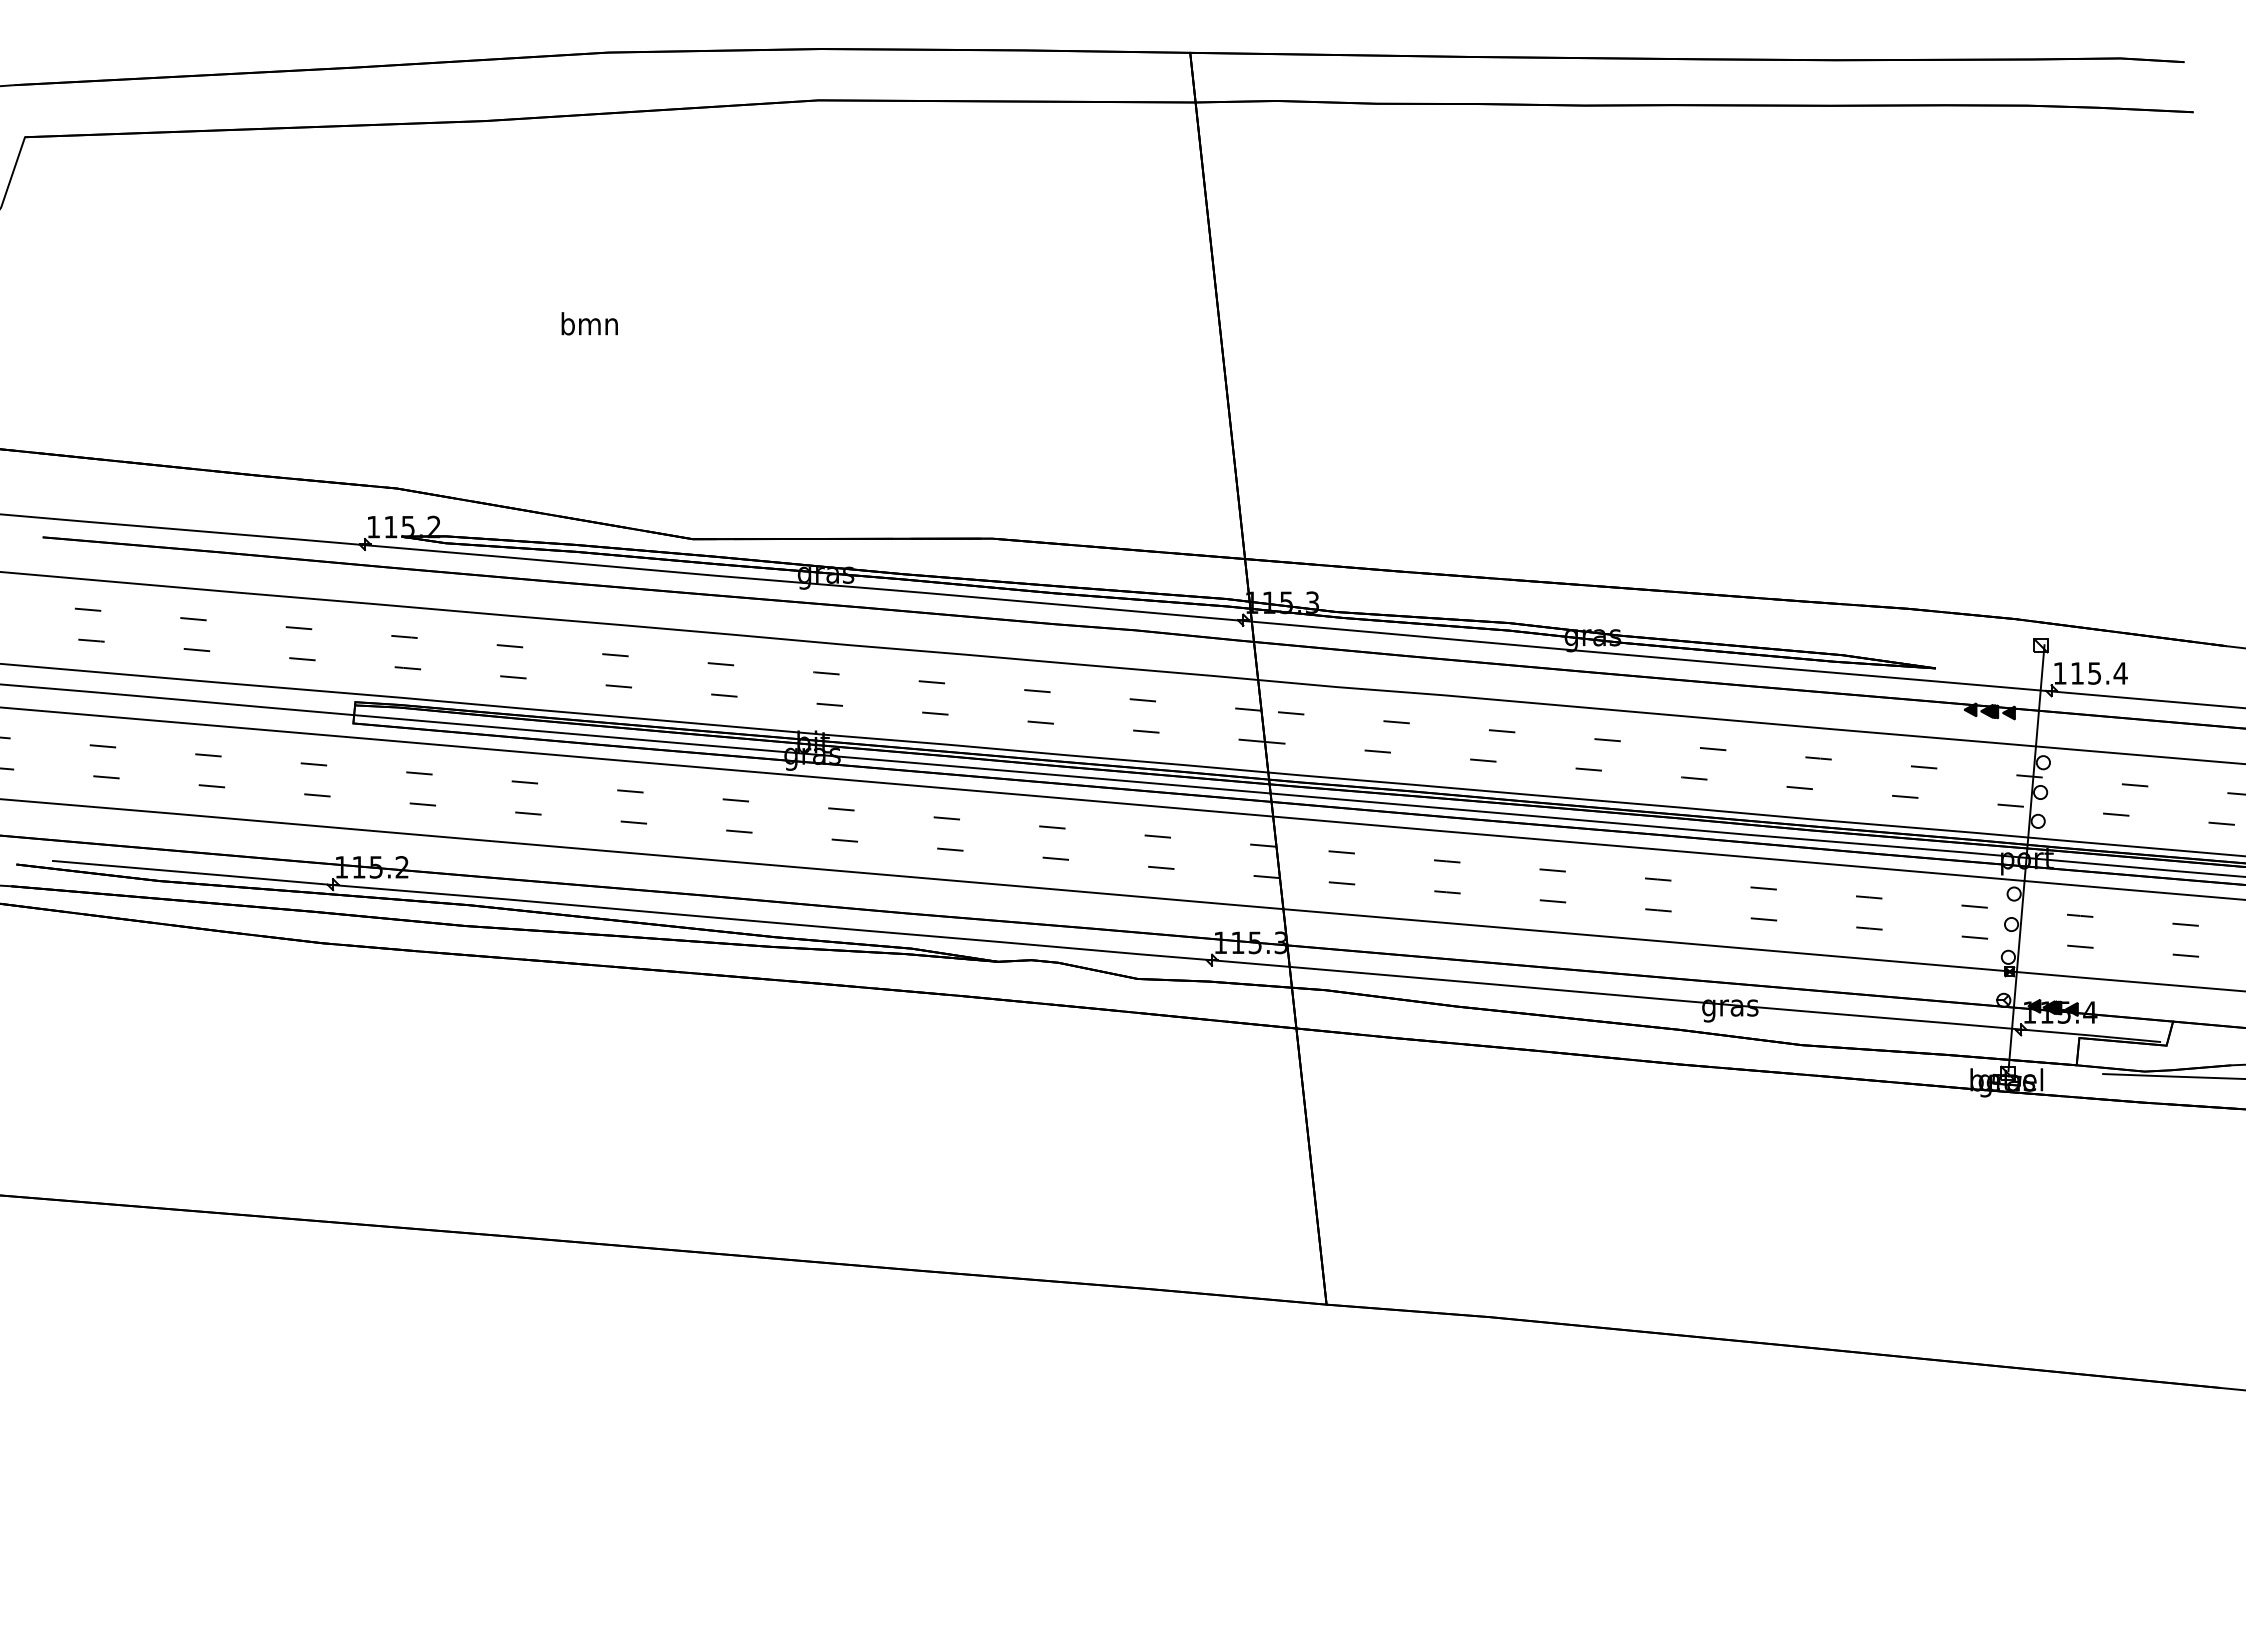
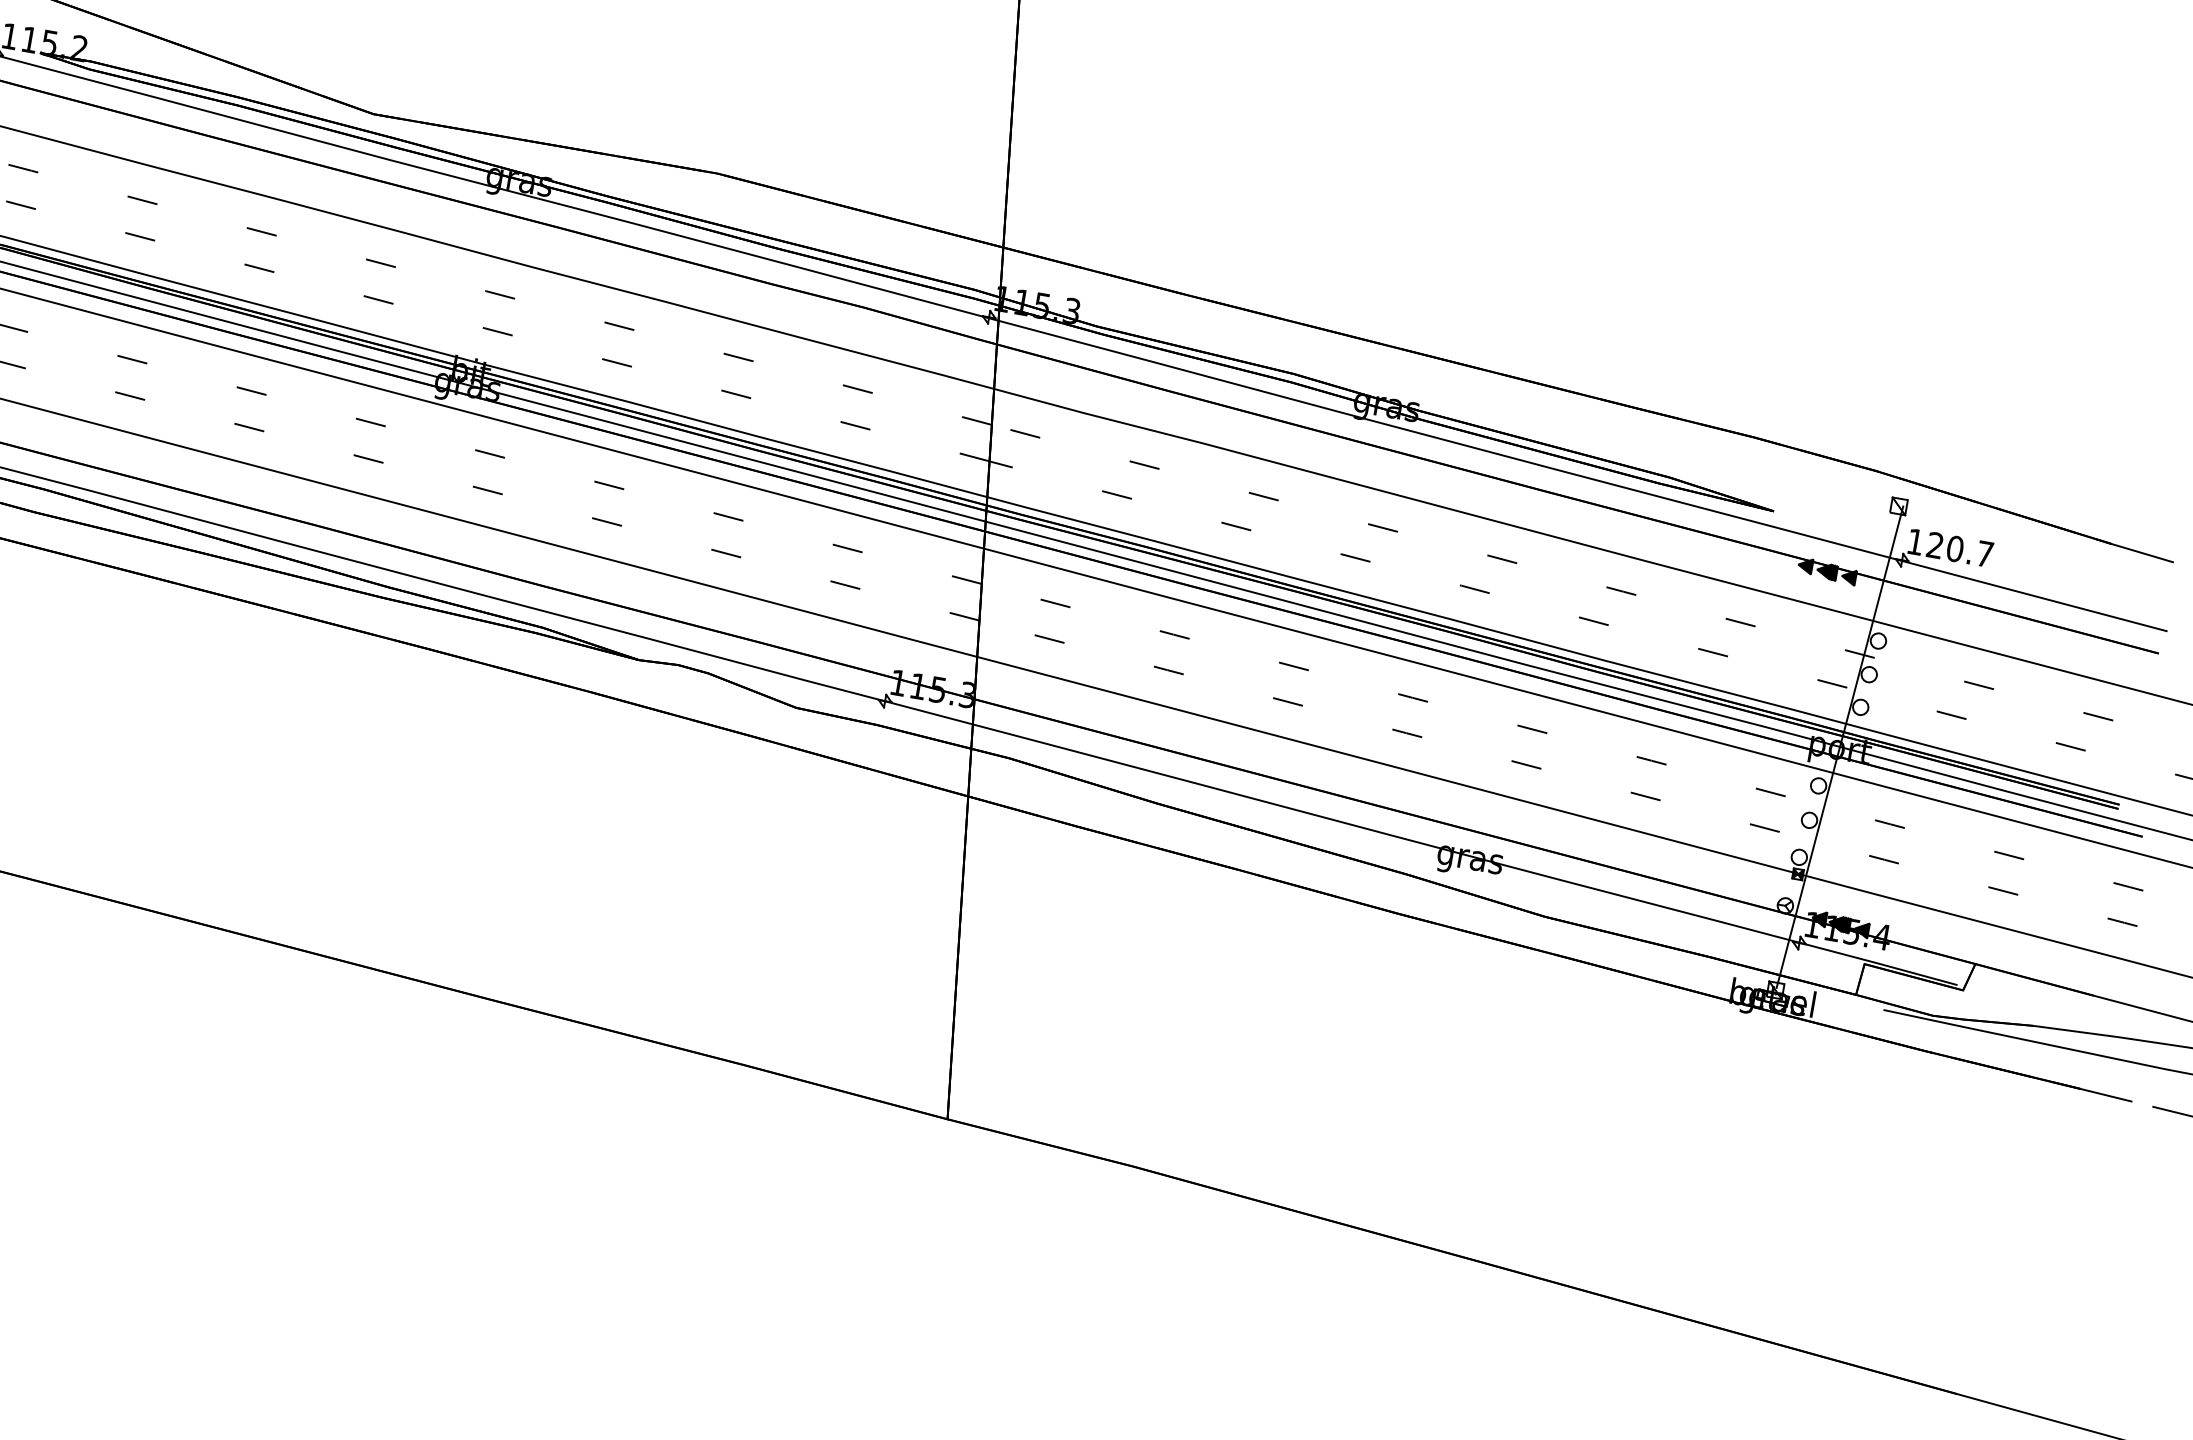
text: (2098, 673) -> (1959, 549), 115.4 -> 120.7

